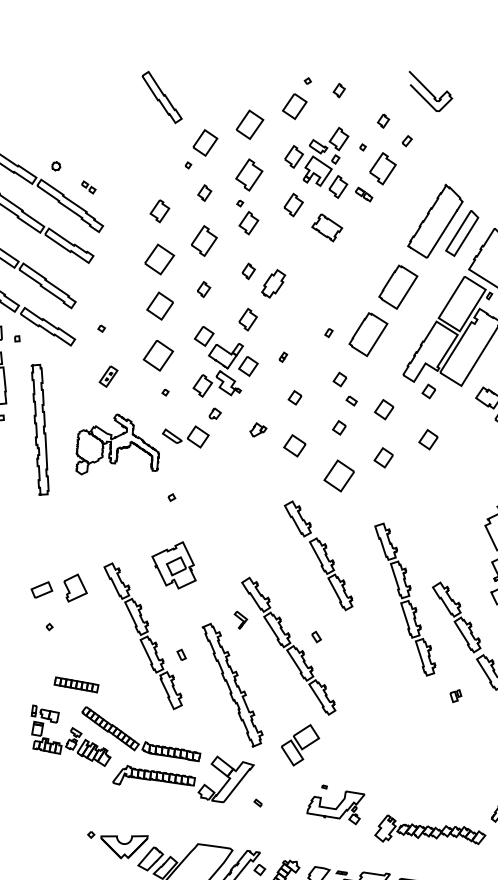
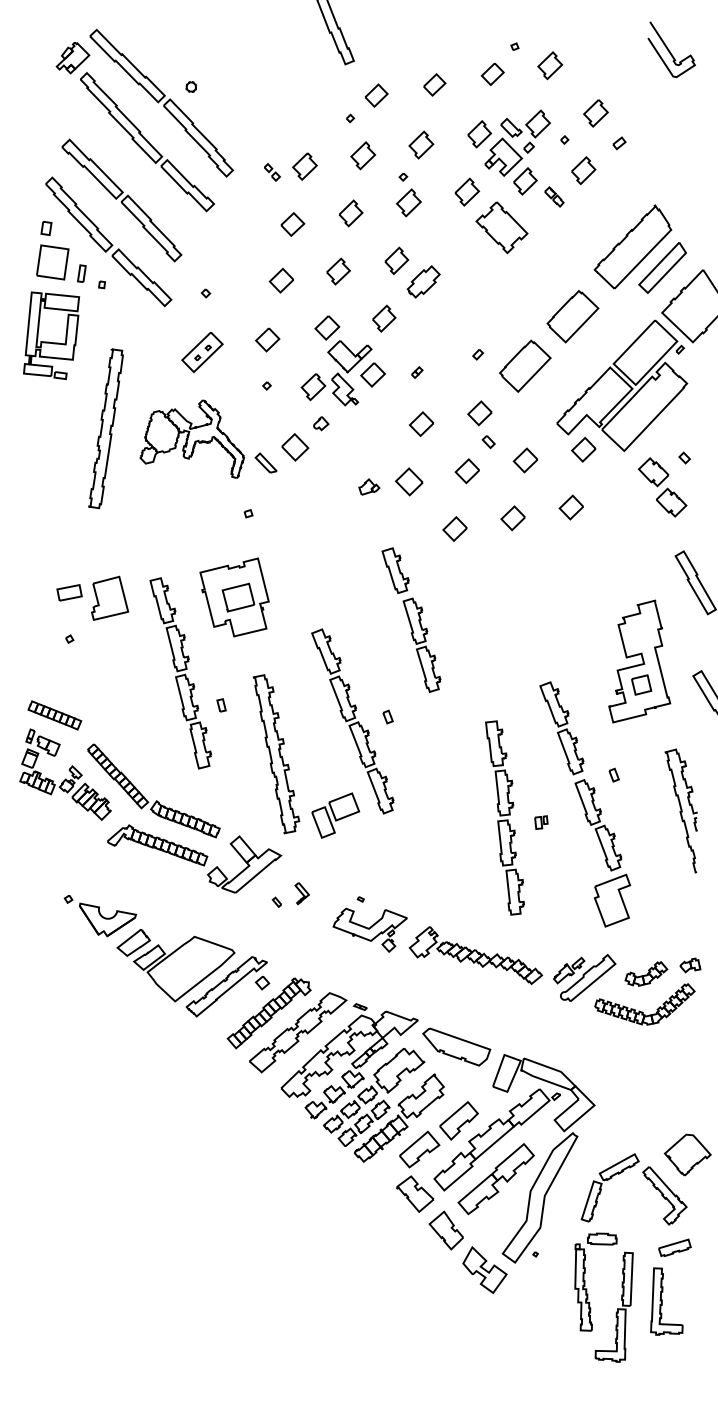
part: (339, 90) -> (550, 65), size x1.67
curve: (429, 90) -> (669, 49), moved
part: (294, 106) -> (492, 74), size x0.71
part: (383, 121) -> (595, 113), size x1.67
part: (249, 124) -> (434, 84), size x0.62
part: (205, 142) -> (376, 95), size x0.71
part: (382, 168) -> (583, 170), size x0.71
part: (249, 174) -> (421, 144), size x0.71
part: (88, 187) -> (272, 172), moved
part: (204, 192) -> (363, 155), size x1.43
part: (326, 227) -> (501, 227), size x1.43
part: (204, 241) -> (351, 213), size x0.71
part: (159, 259) -> (292, 224), size x0.62
part: (248, 271) -> (396, 260), size x1.43
part: (203, 289) -> (338, 271), size x1.43
part: (159, 306) -> (280, 280), size x0.71
part: (158, 355) -> (267, 339), size x0.62
part: (108, 376) -> (202, 352), size x1.67
part: (339, 379) -> (479, 413), size x1.43
part: (428, 391) -> (583, 449), size x1.43
part: (294, 398) -> (420, 424), size x1.43
part: (258, 428) -> (369, 486), moved
part: (338, 428) -> (466, 471), size x1.43
part: (39, 429) -> (105, 428), moved
part: (171, 435) -> (265, 462), moved
part: (338, 475) -> (454, 528), size x0.62
part: (174, 566) -> (234, 597), size x1.43
part: (75, 587) -> (110, 597), size x1.43
part: (405, 599) -> (504, 817), moved
part: (240, 619) -> (301, 893), moved
part: (76, 685) -> (54, 715), moved
part: (300, 745) -> (335, 815), moved
part: (428, 830) -> (475, 955), moved

